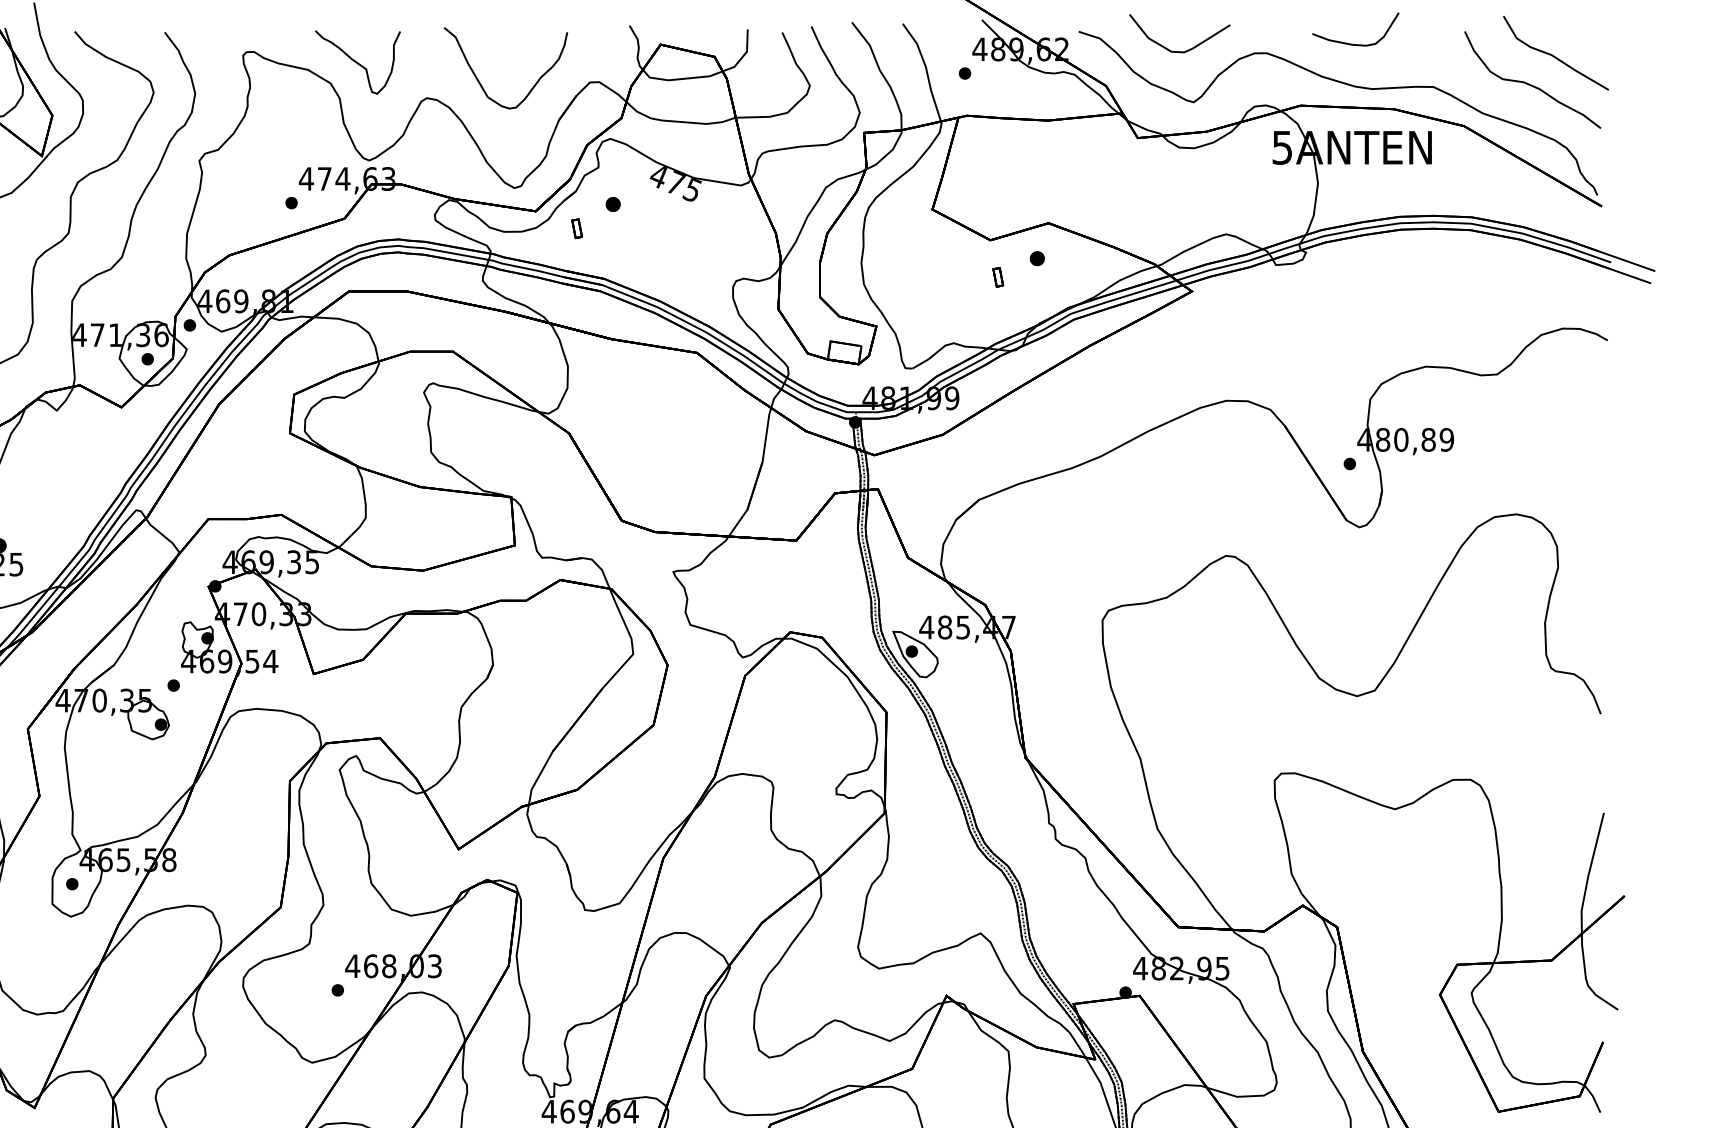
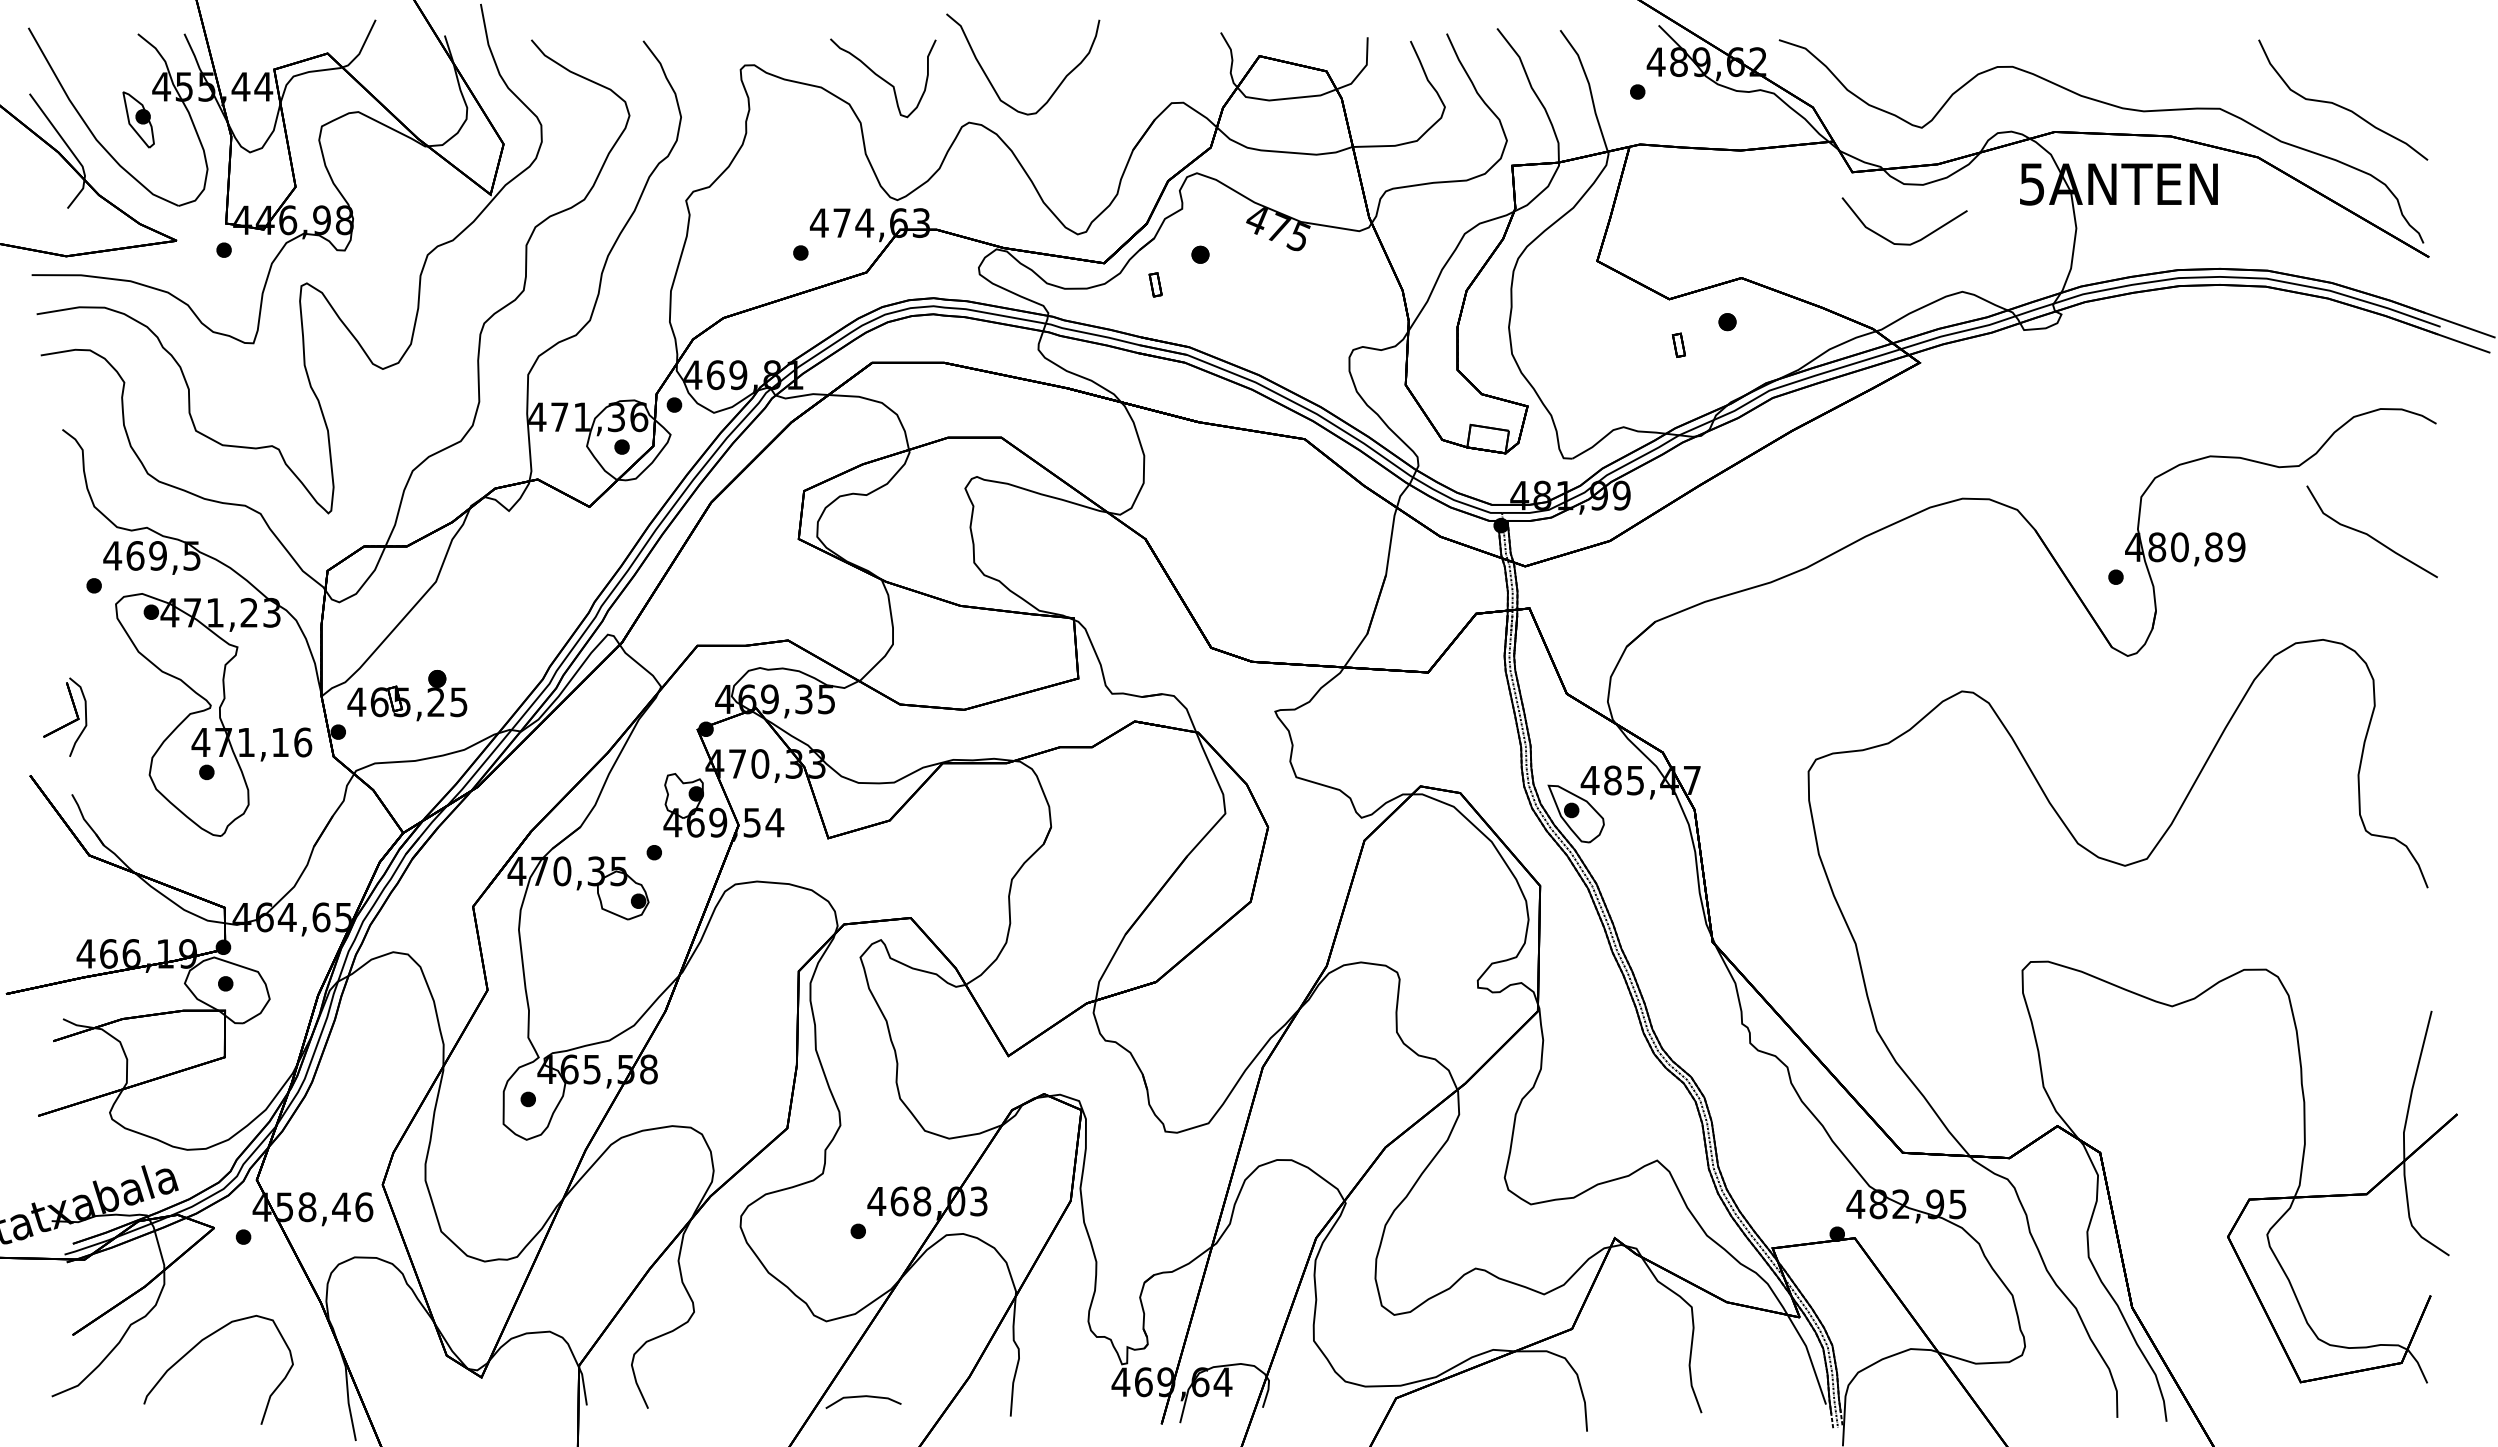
curve: (1355, 44) -> (2123, 55), removed
curve: (1179, 51) -> (1904, 243), moved
curve: (1553, 55) -> (2369, 534), moved
curve: (479, 81) -> (990, 80), moved

